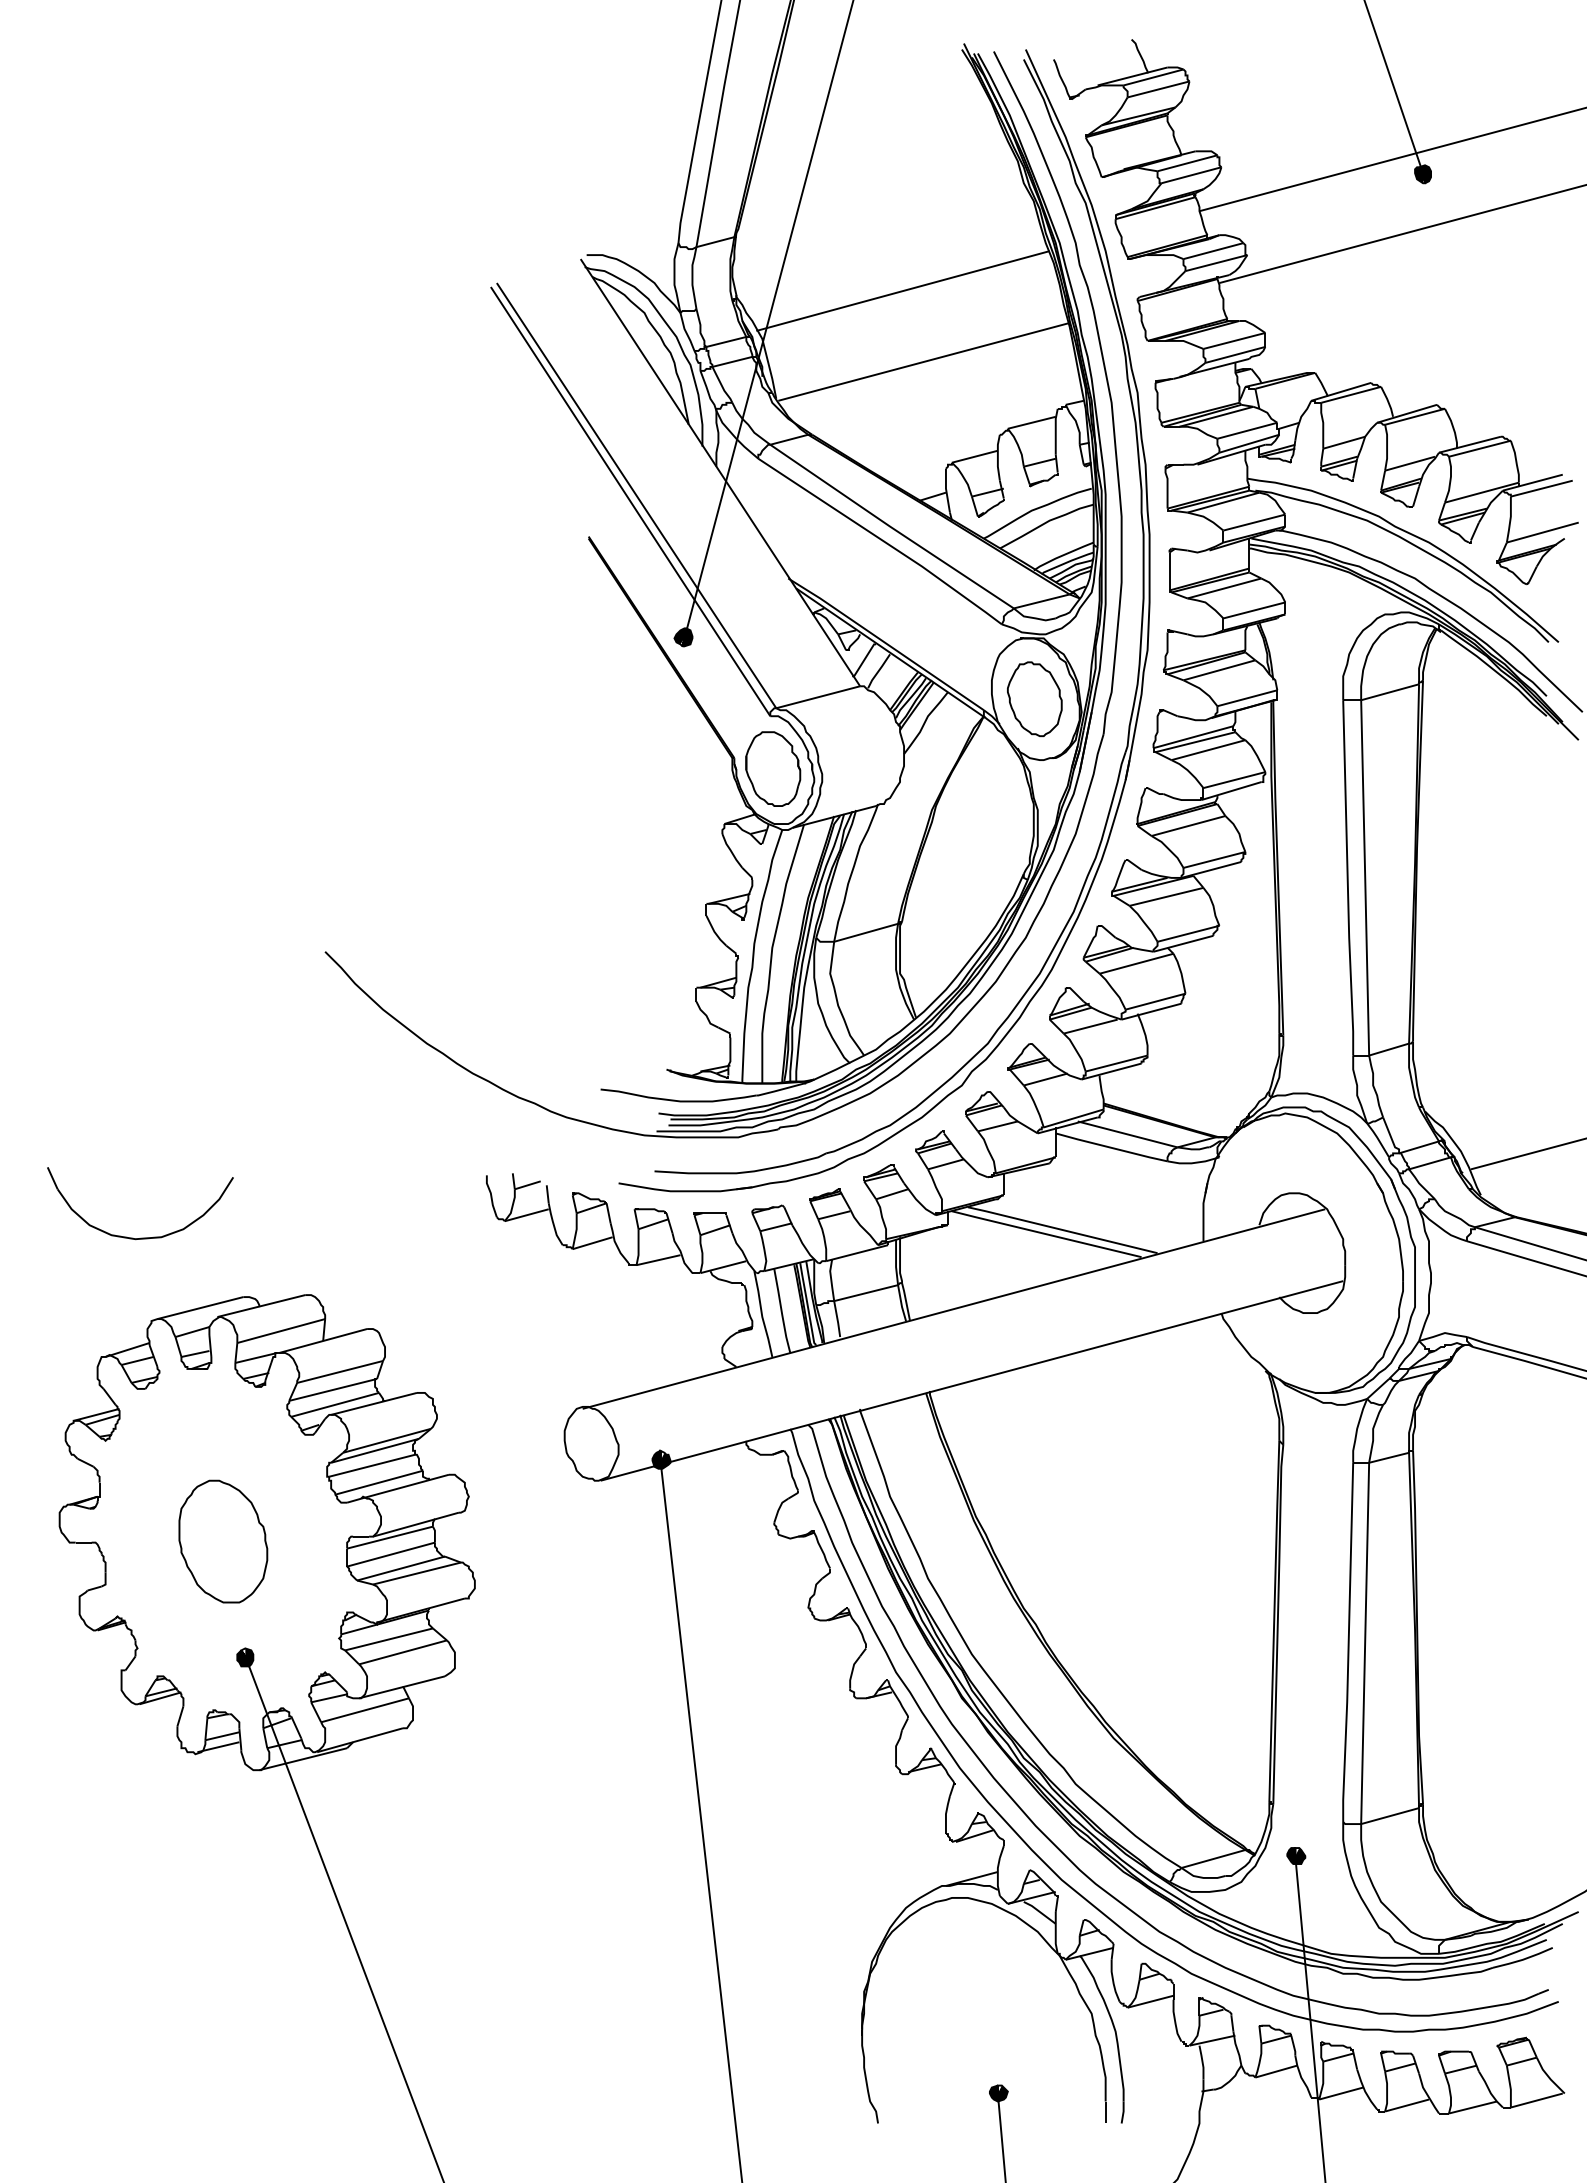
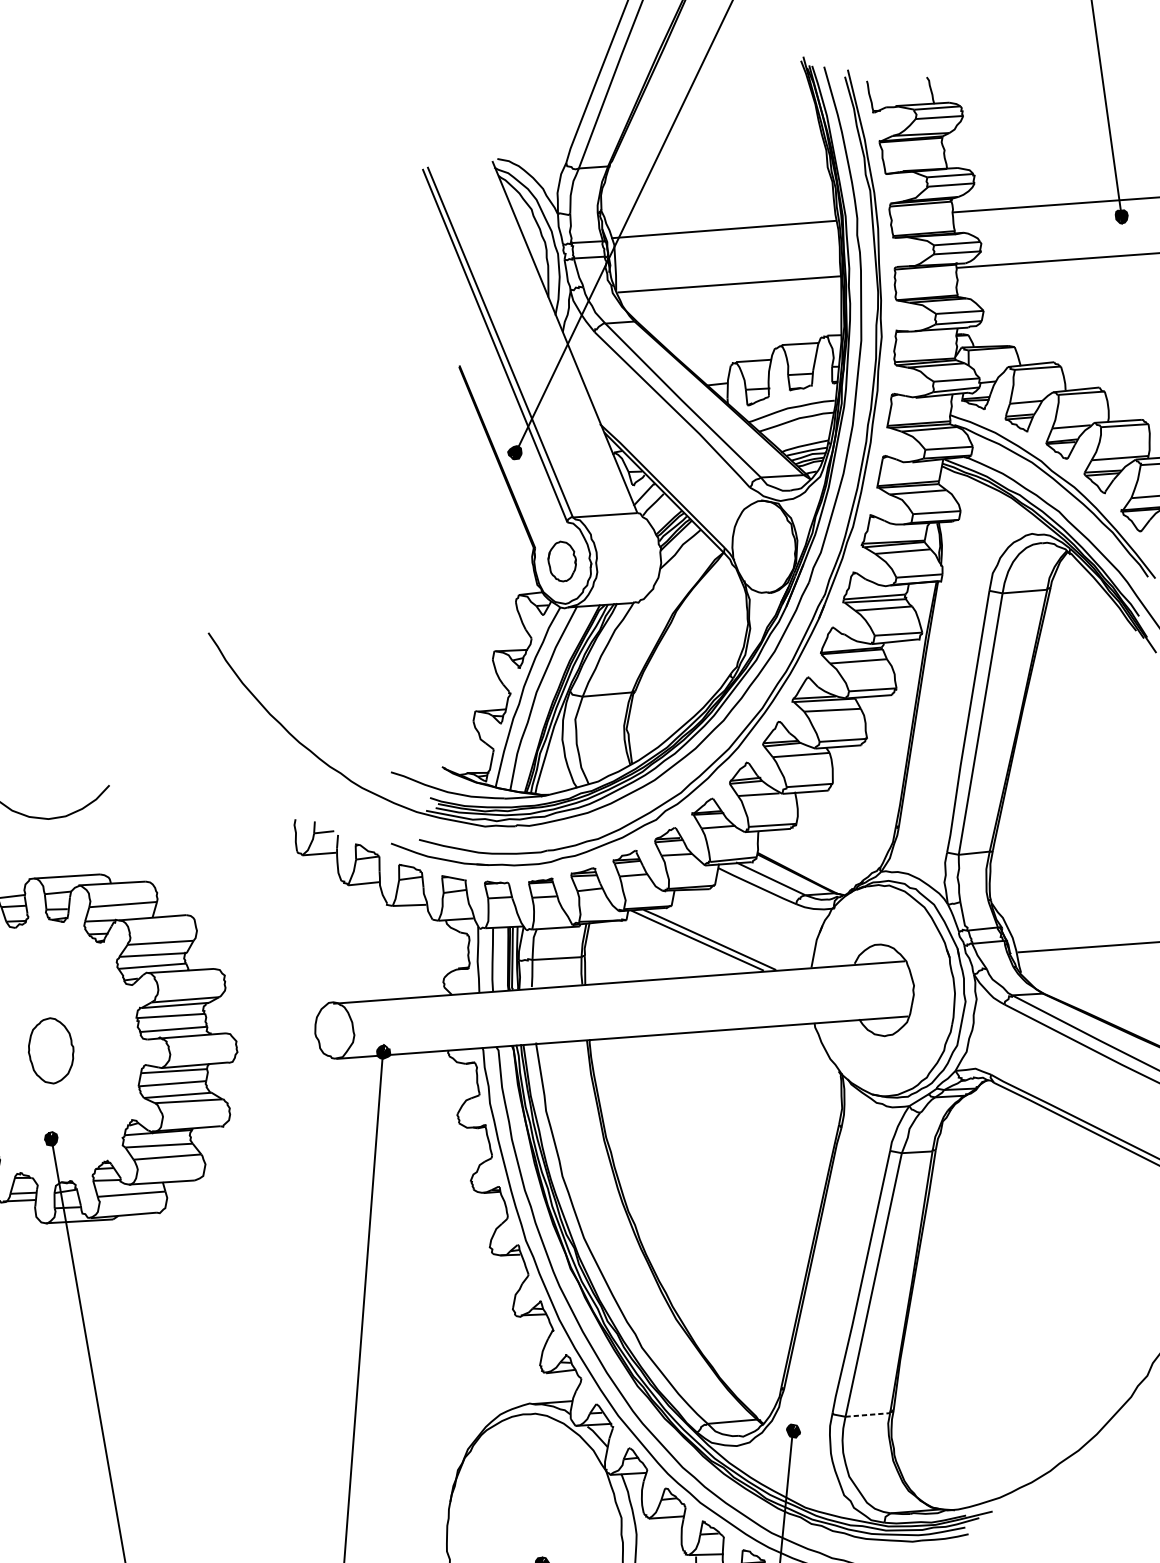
part: (1034, 699) -> (763, 547), removed
part: (773, 768) -> (562, 561), size x0.7
part: (223, 1541) -> (51, 1050), size x0.7
line: (1390, 1815) -> (868, 1414), solid -> dashed

